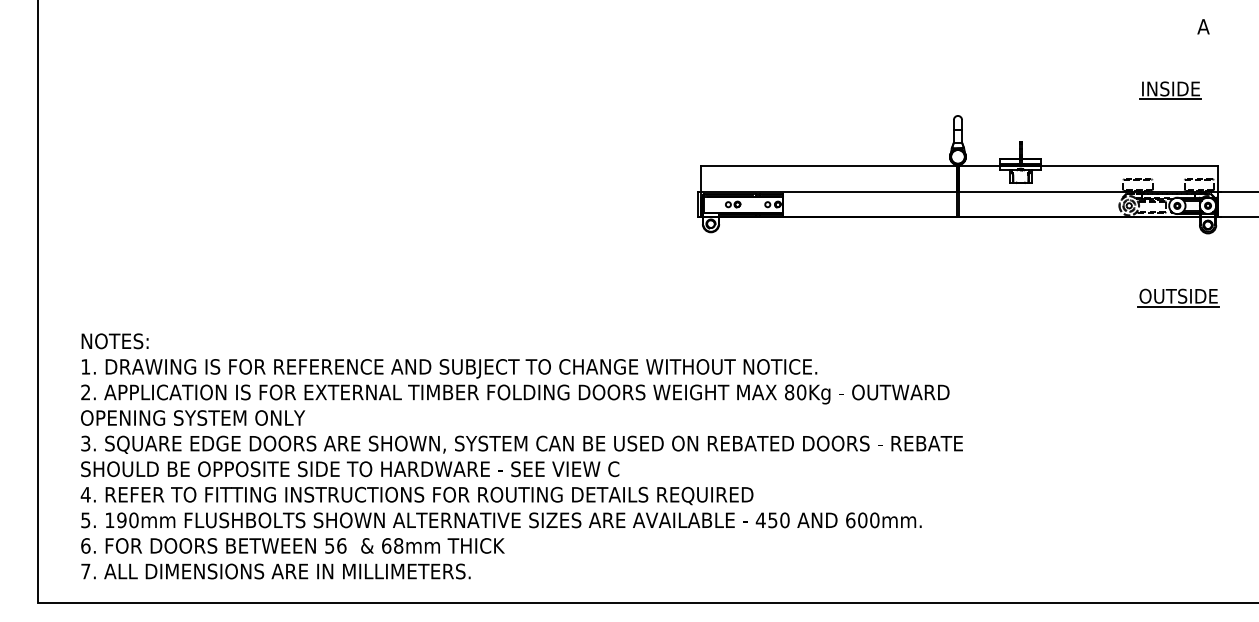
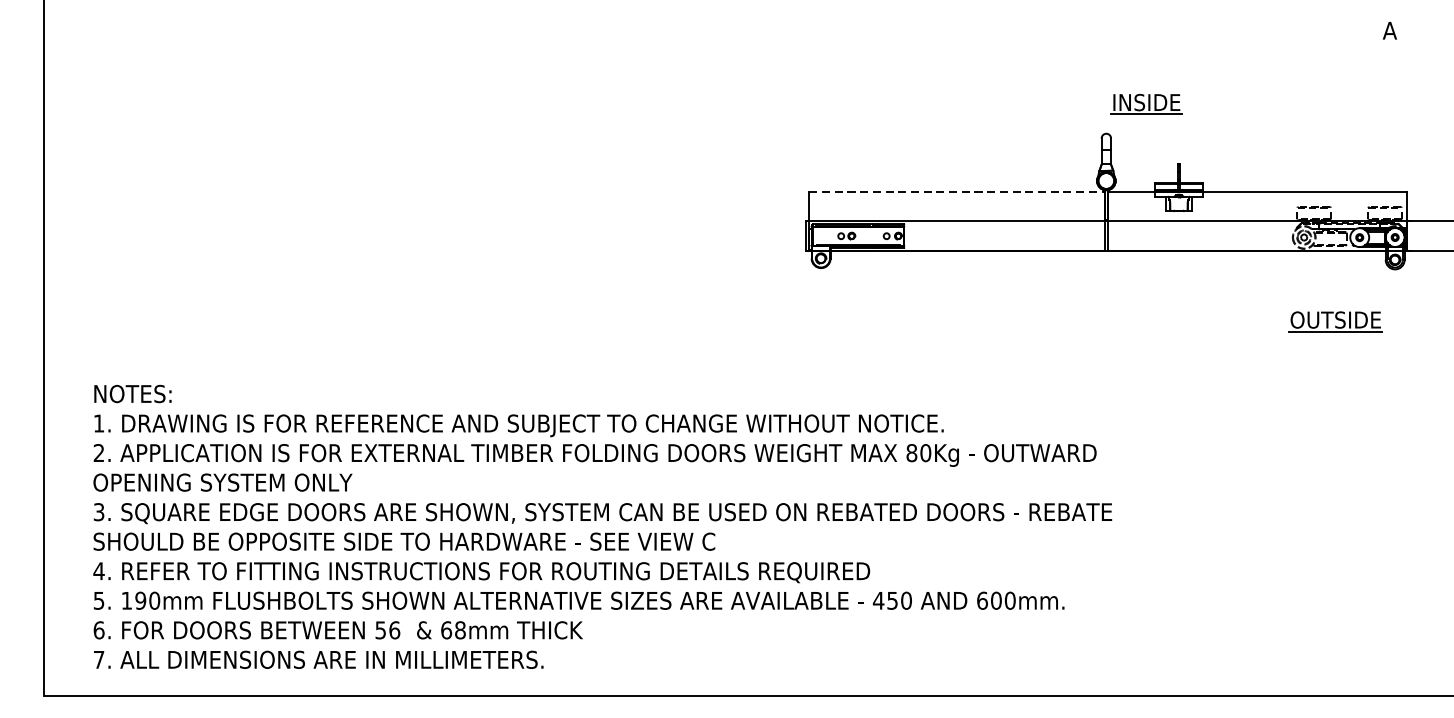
part: (1170, 90) -> (1146, 104), moved
line: (828, 166) -> (956, 192), solid -> dashed
part: (1178, 297) -> (1335, 321), moved

